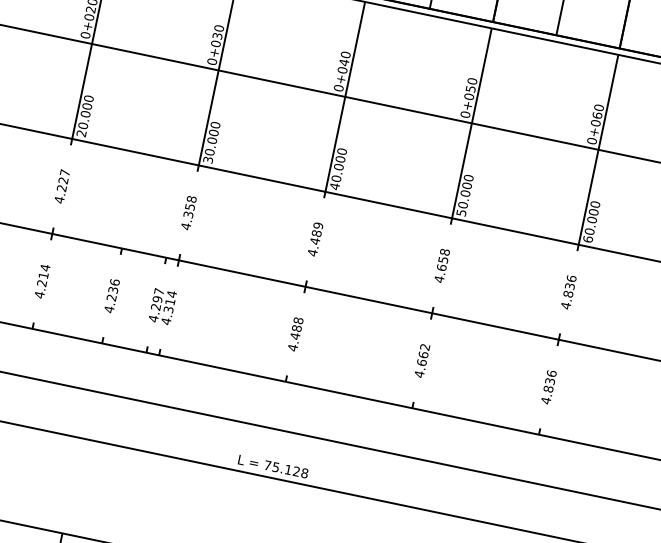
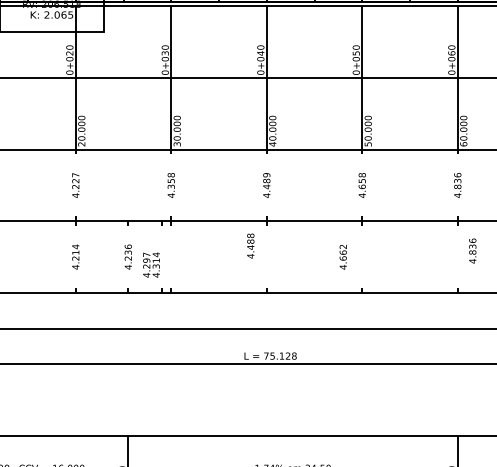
text: (162, 305) -> (151, 264), moved
text: (295, 333) -> (250, 245), moved
text: (421, 359) -> (342, 256), moved
text: (548, 386) -> (472, 250), moved

